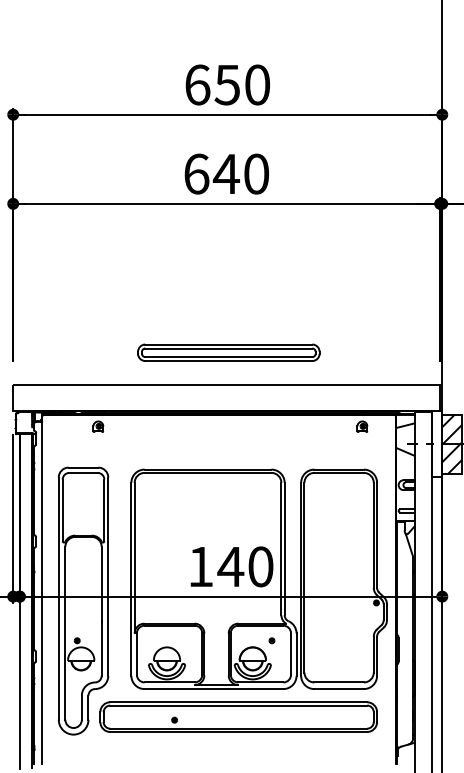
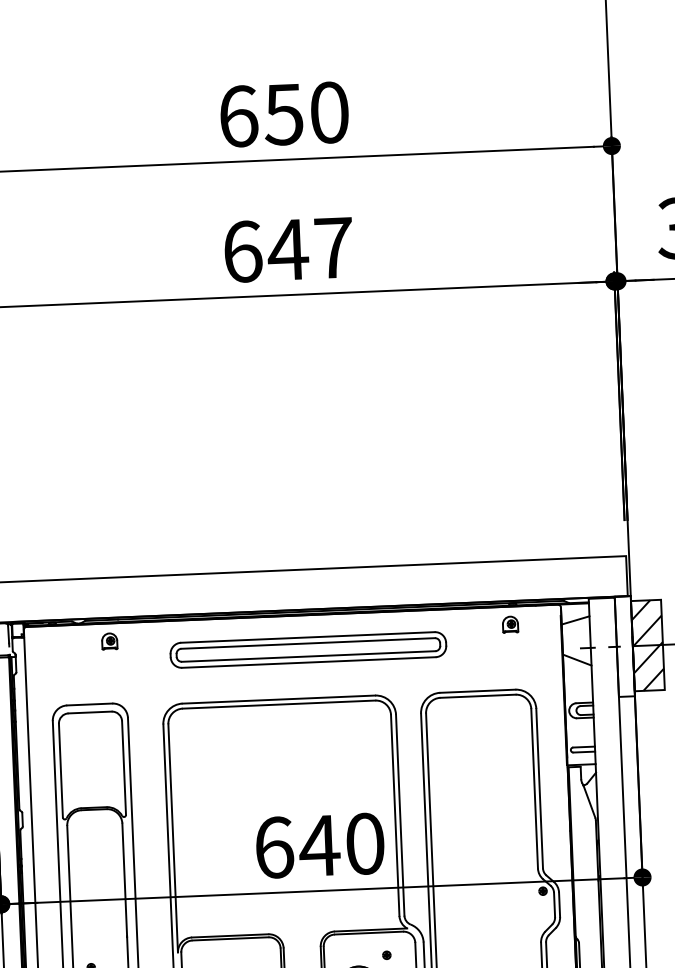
text: (256, 173) -> (333, 247), 640 -> 647
part: (228, 352) -> (307, 649), moved
text: (201, 566) -> (275, 847), 140 -> 640

